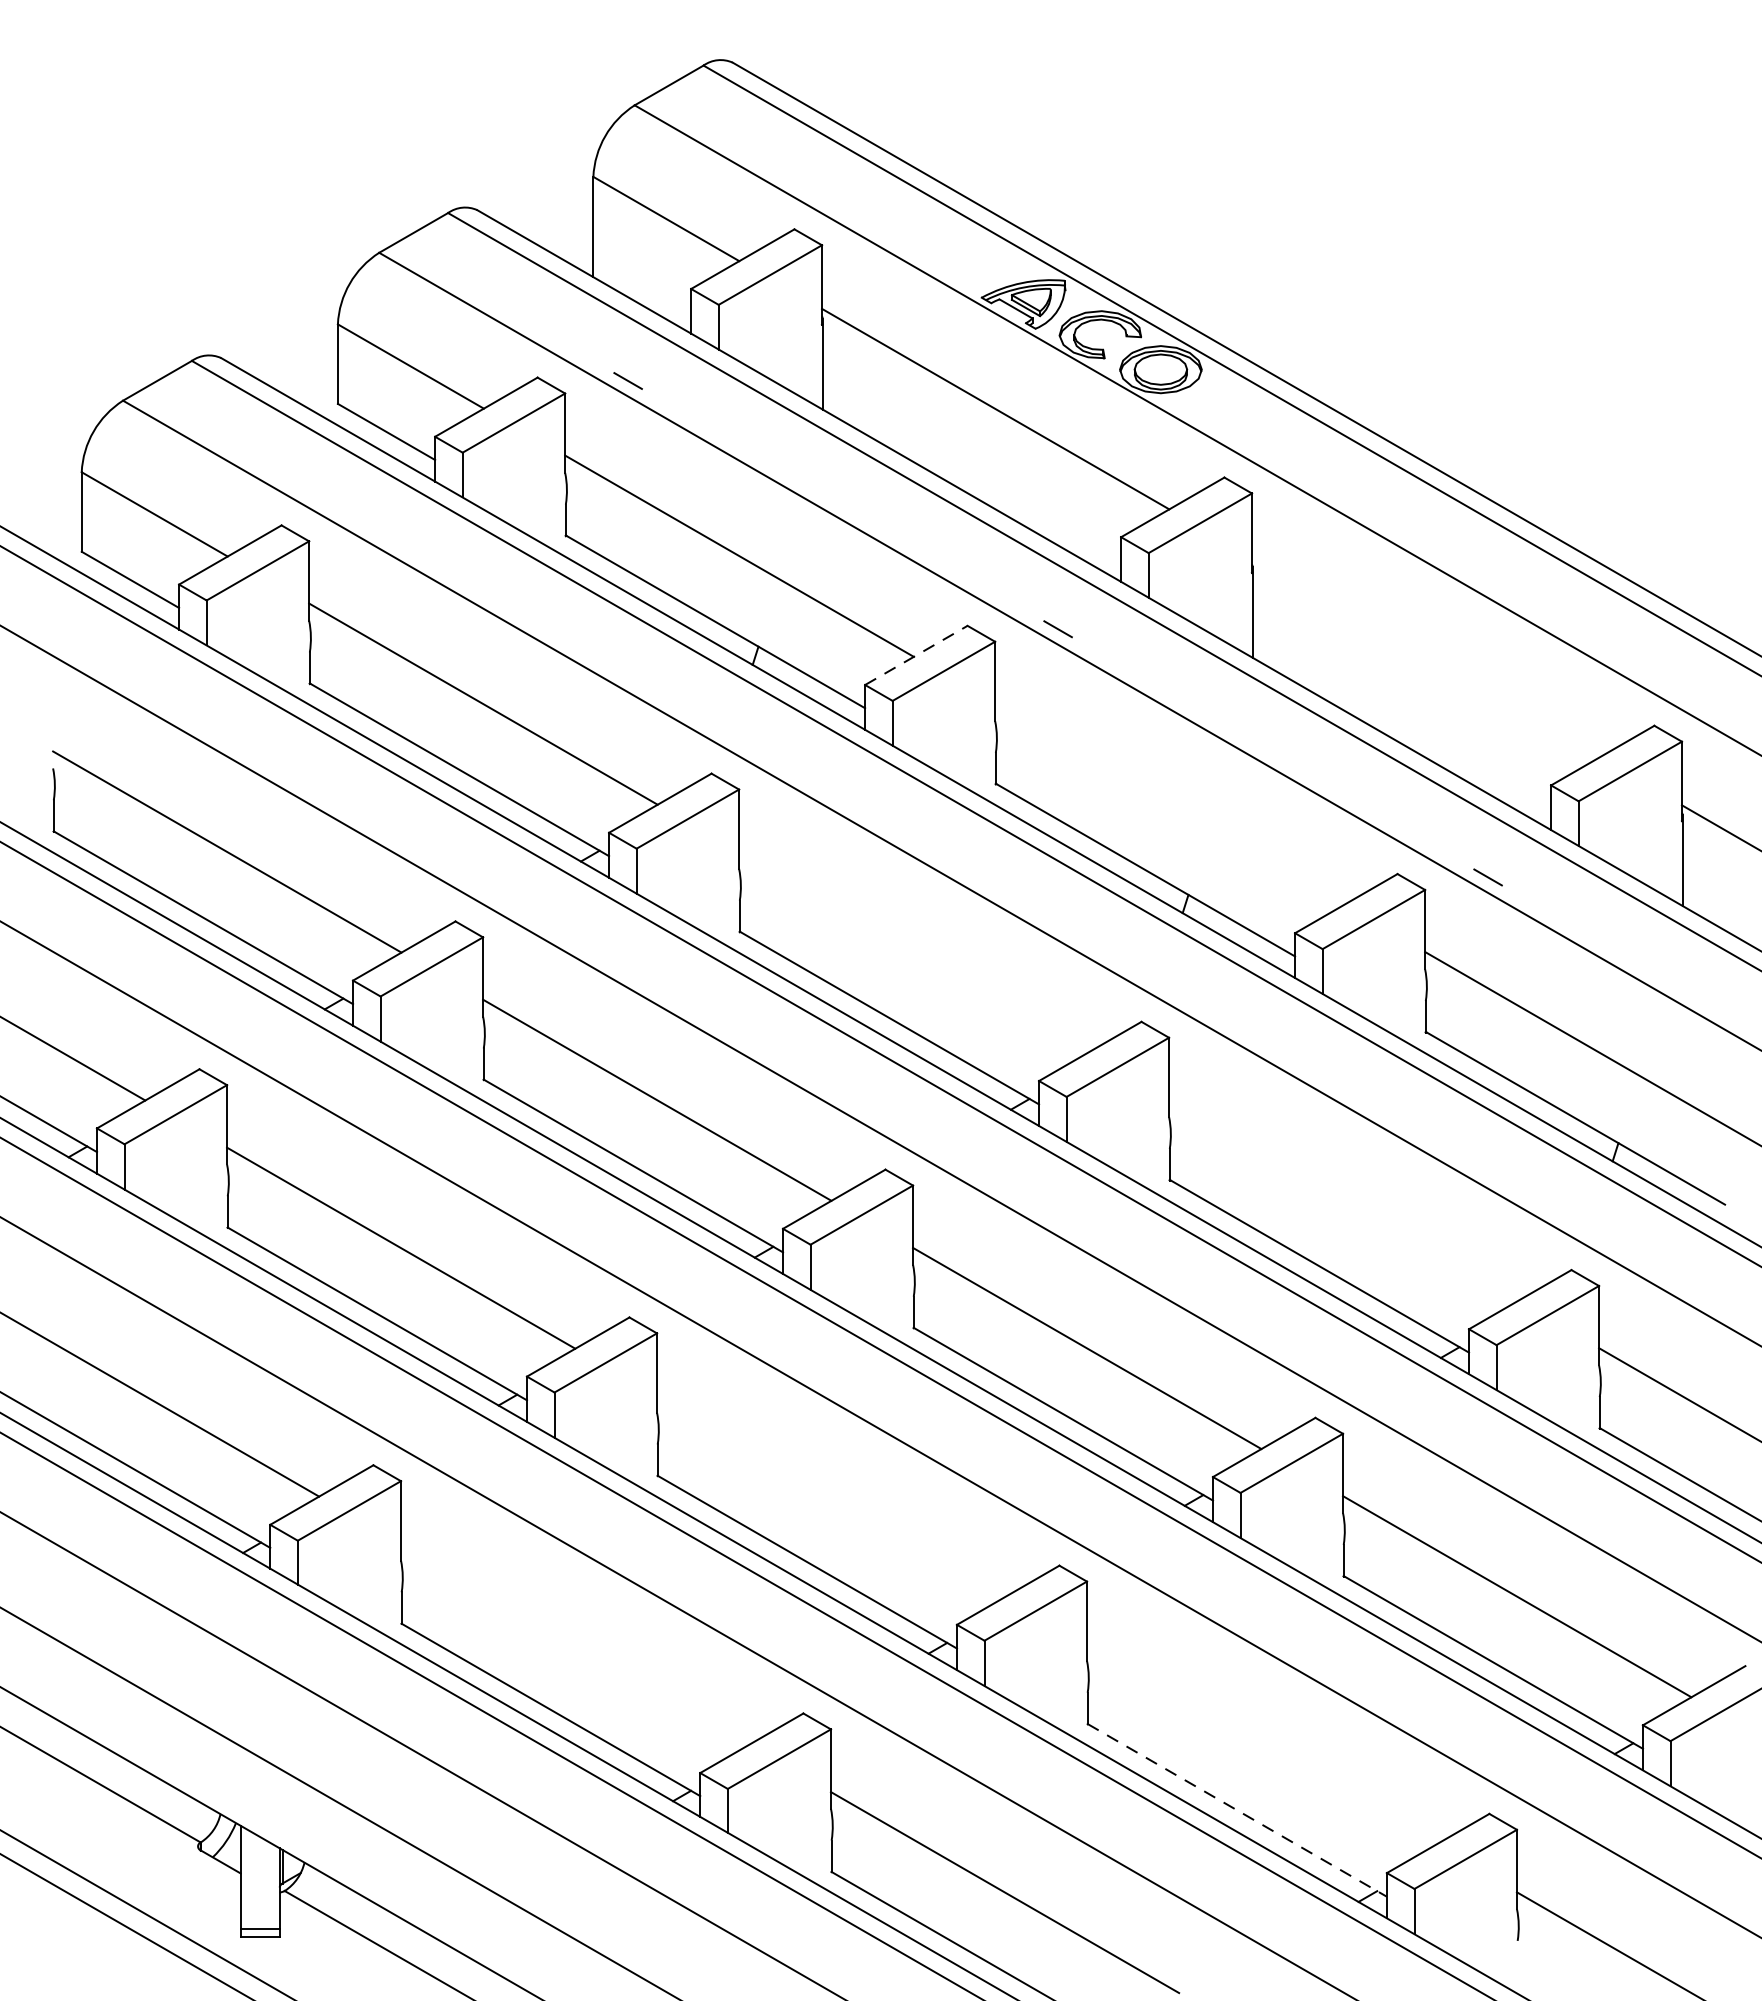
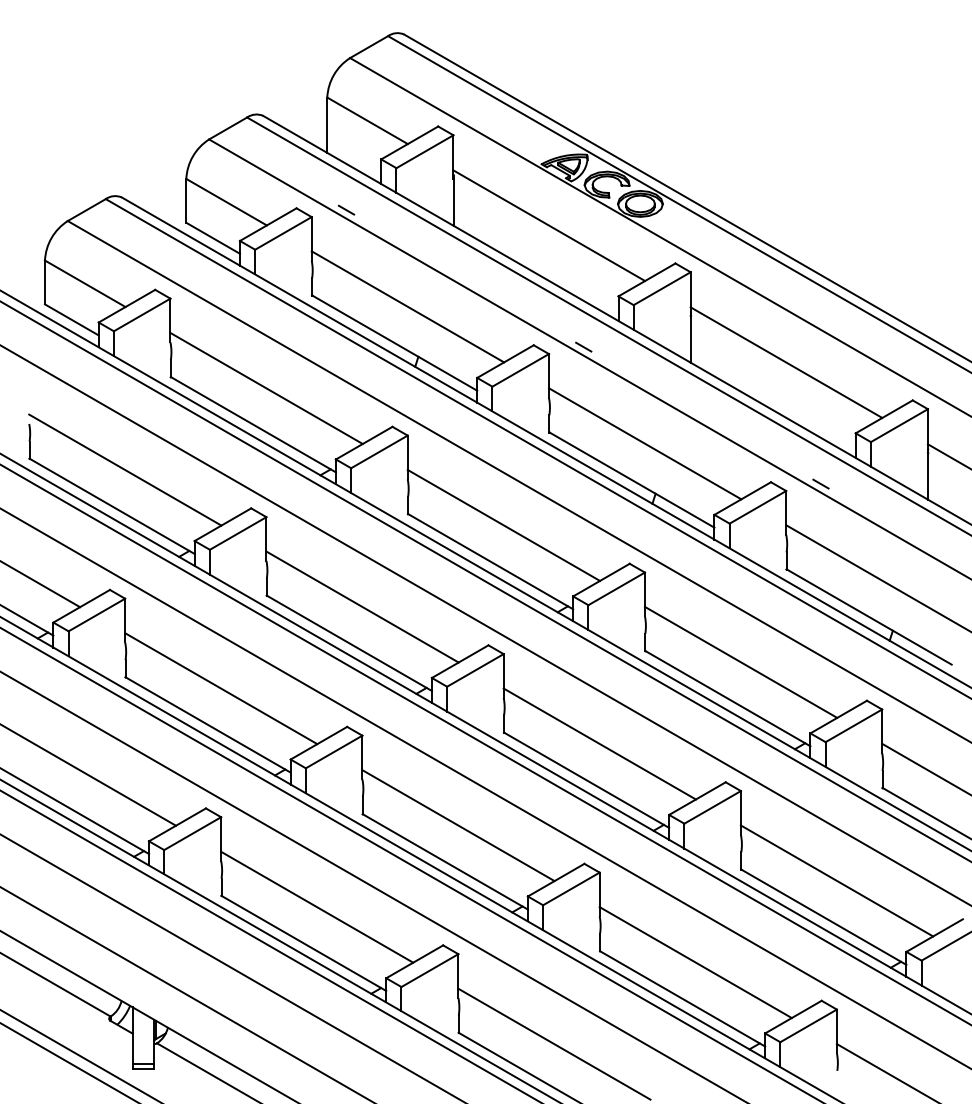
line: (916, 655) -> (505, 361), dashed -> solid
line: (1425, 657) -> (786, 362), added
line: (1168, 803) -> (644, 443), added
line: (912, 950) -> (503, 524), added
line: (1342, 1198) -> (740, 661), added
line: (831, 1496) -> (458, 825), added
line: (575, 1642) -> (317, 906), added
line: (1260, 1744) -> (695, 962), added
line: (1238, 1811) -> (683, 999), dashed -> solid

